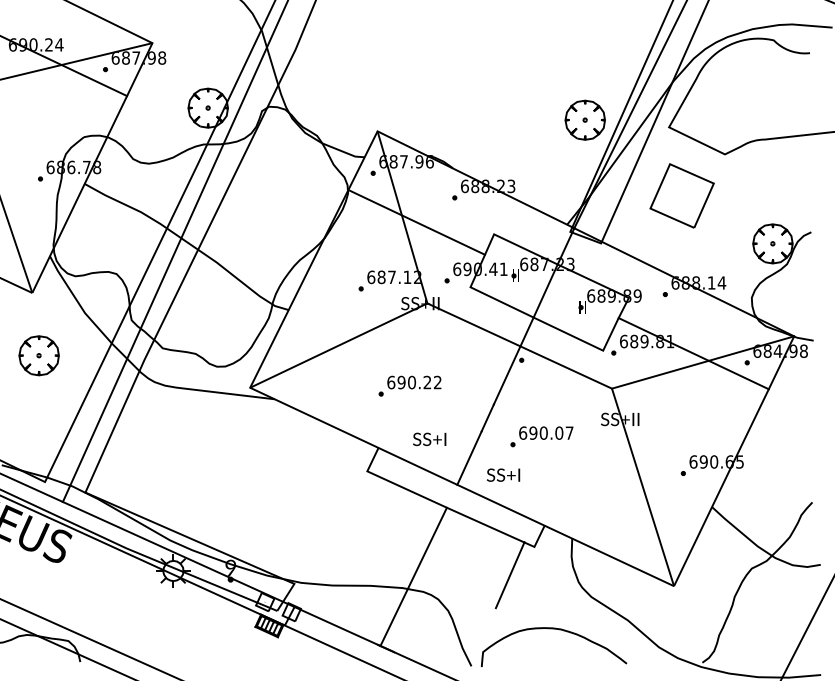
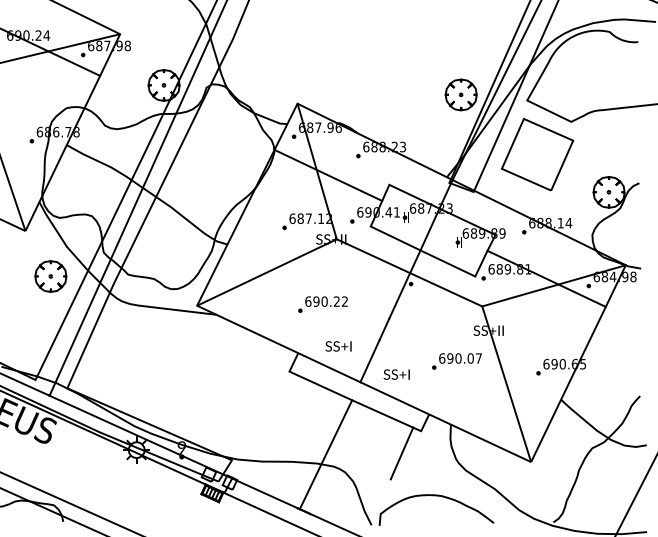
part: (682, 195) -> (537, 154), size x1.43
part: (38, 355) -> (50, 276), moved
part: (541, 436) -> (456, 361), moved

